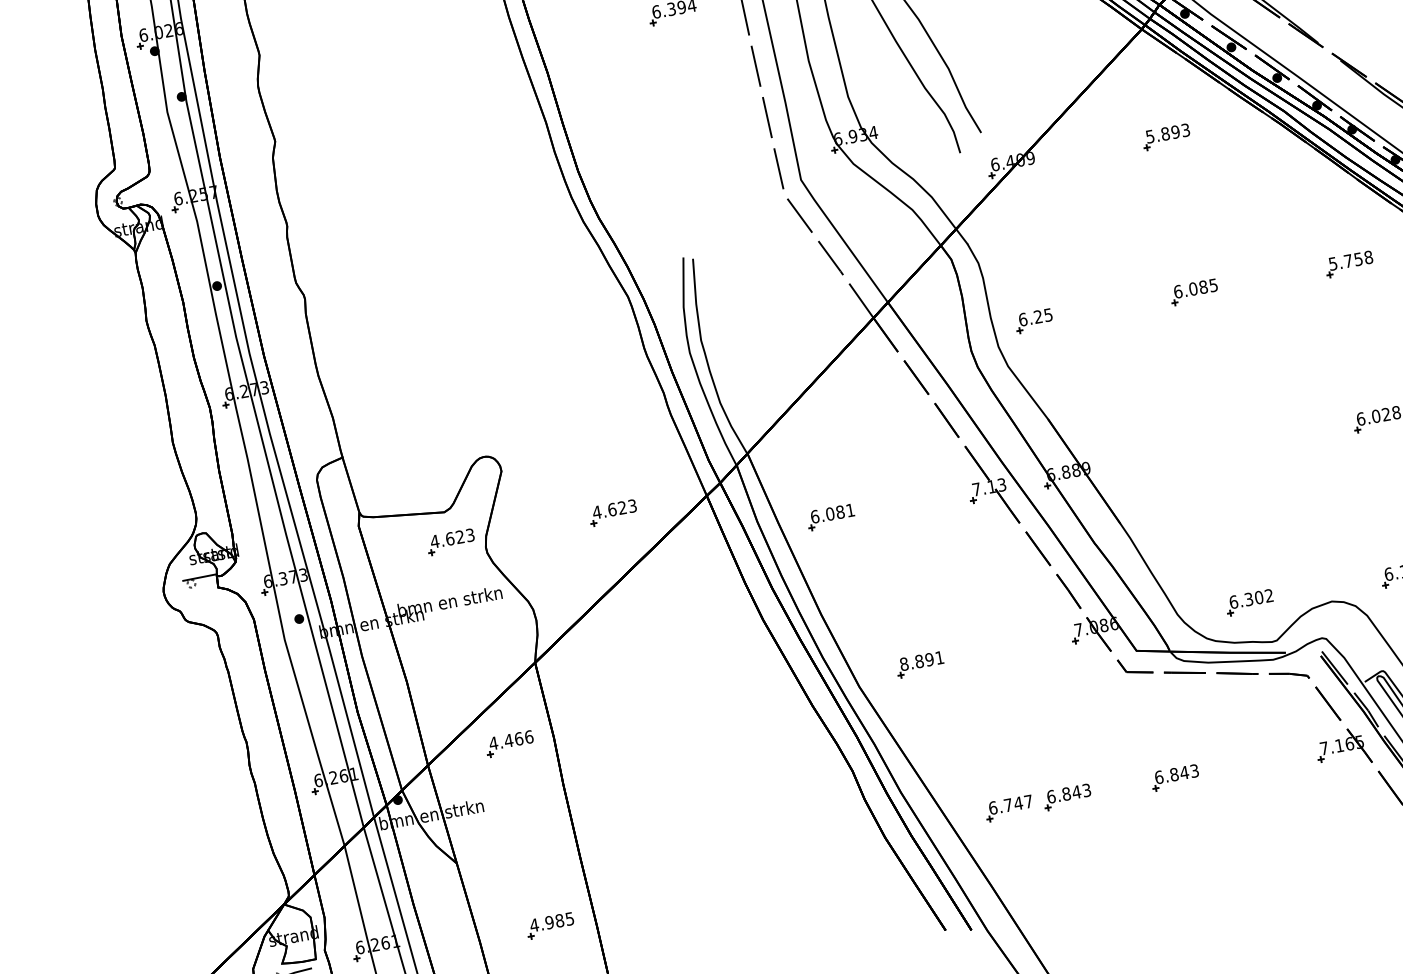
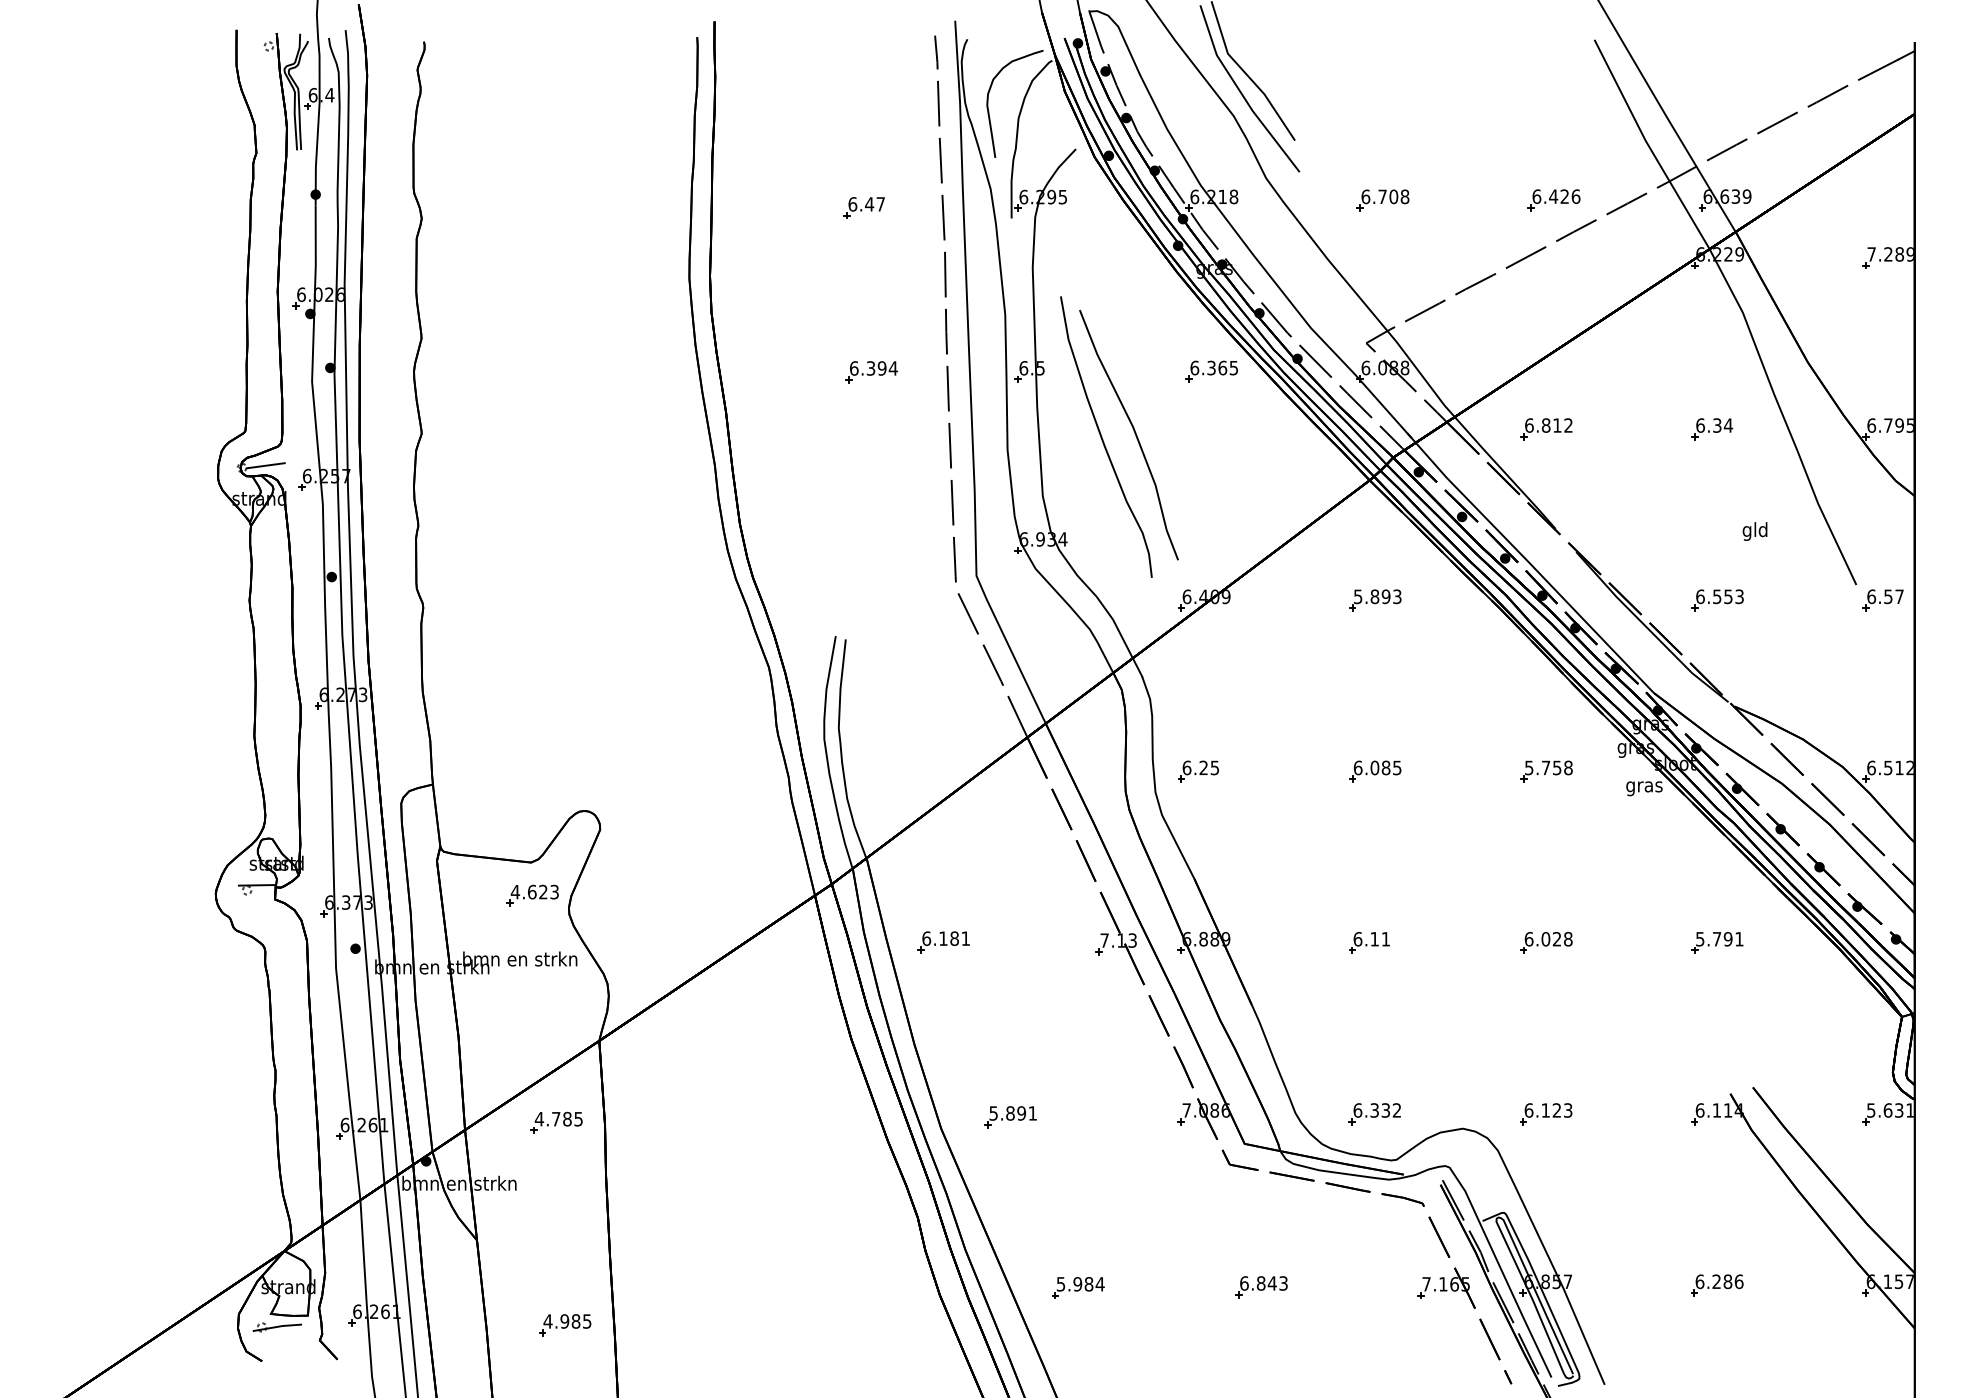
line: (138, 195) -> (265, 465), added
part: (1216, 448) -> (1369, 942), added
part: (613, 512) -> (711, 895), removed
text: (830, 513) -> (943, 938), 6.081 -> 6.181
text: (1258, 597) -> (1385, 1110), 6.302 -> 6.332
text: (904, 664) -> (993, 1113), 8.891 -> 5.891
text: (518, 738) -> (567, 1118), 4.466 -> 4.785
part: (1067, 797) -> (1142, 1287), removed
text: (1010, 805) -> (1080, 1284), 6.747 -> 5.984

